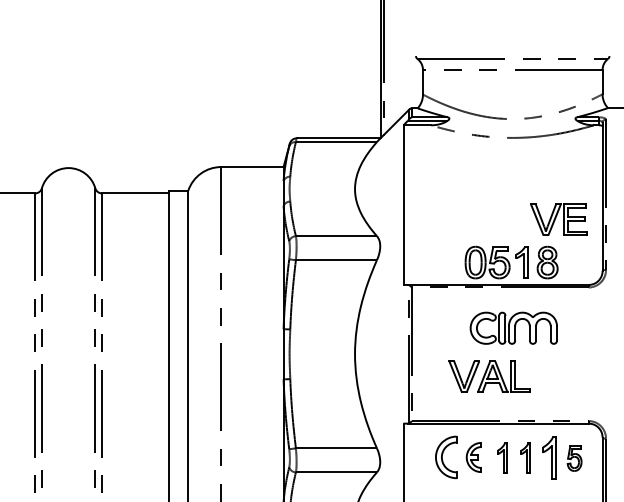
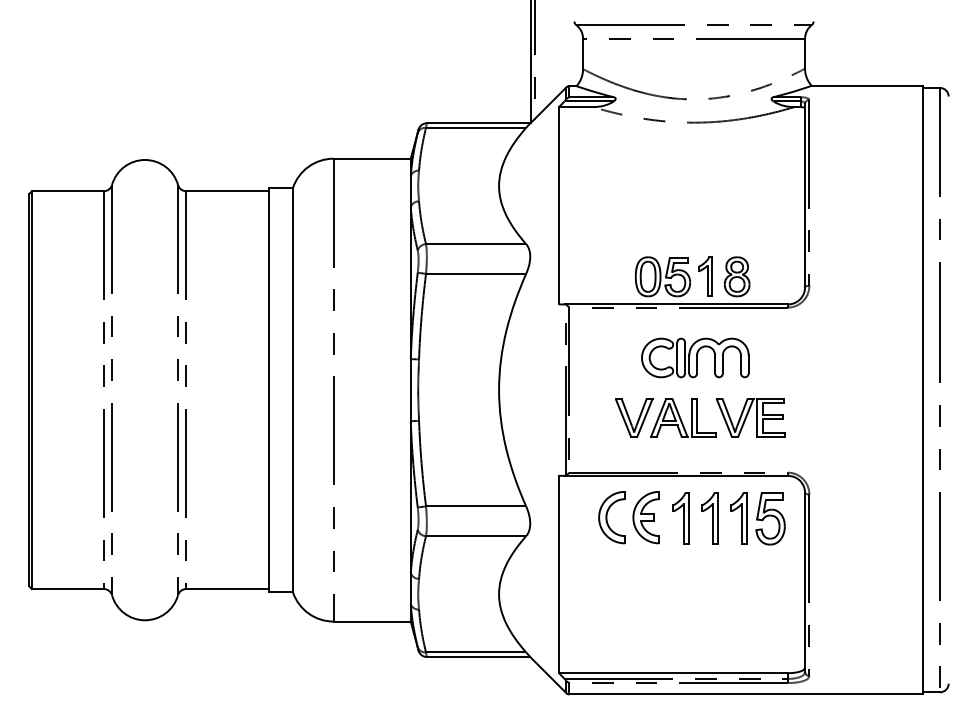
part: (558, 219) -> (750, 417), moved
part: (473, 457) -> (645, 517), size x1.43
part: (501, 458) -> (680, 518), size x1.43
part: (525, 458) -> (709, 518), size x1.43
part: (574, 458) -> (770, 518), size x1.67

